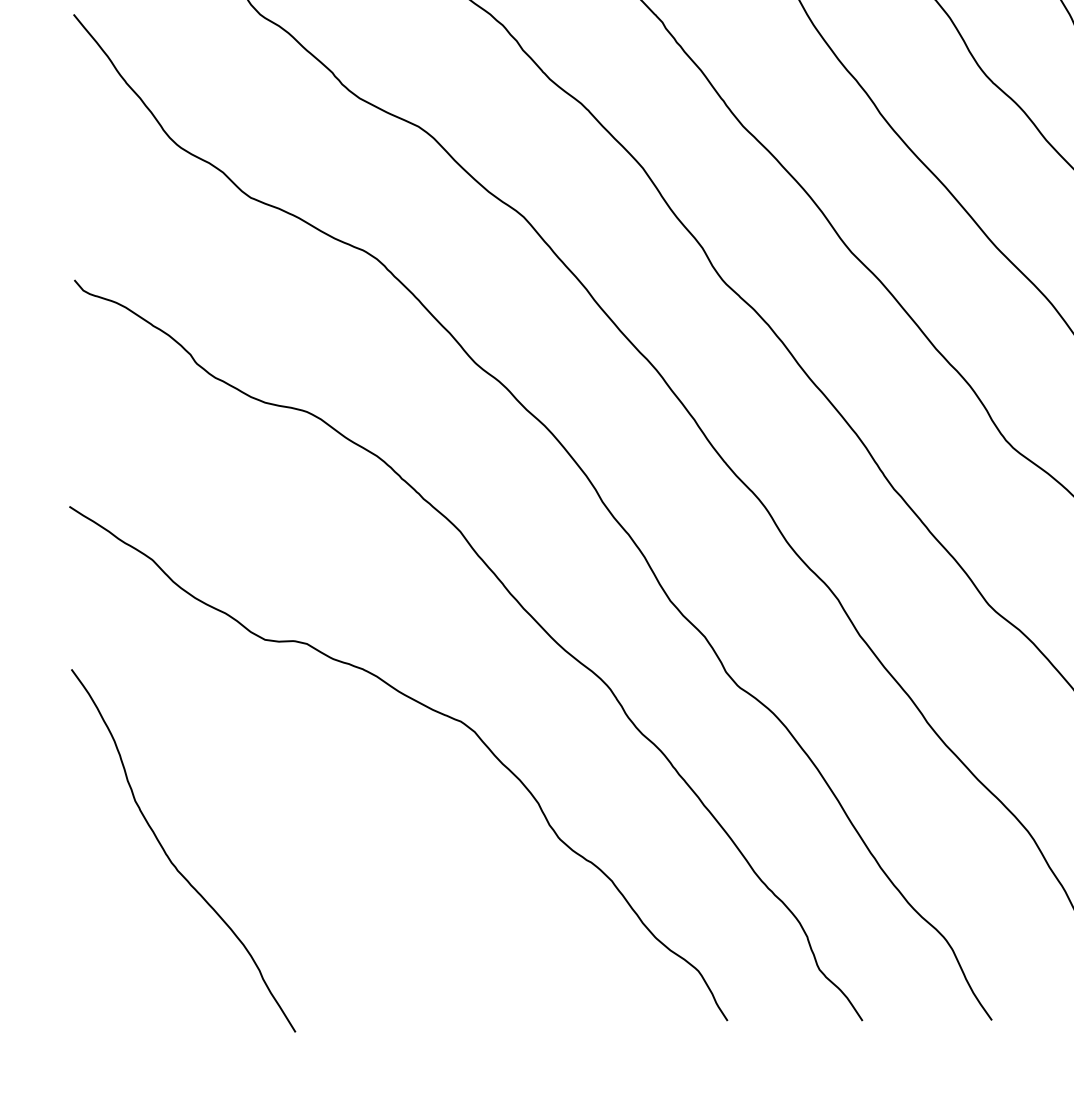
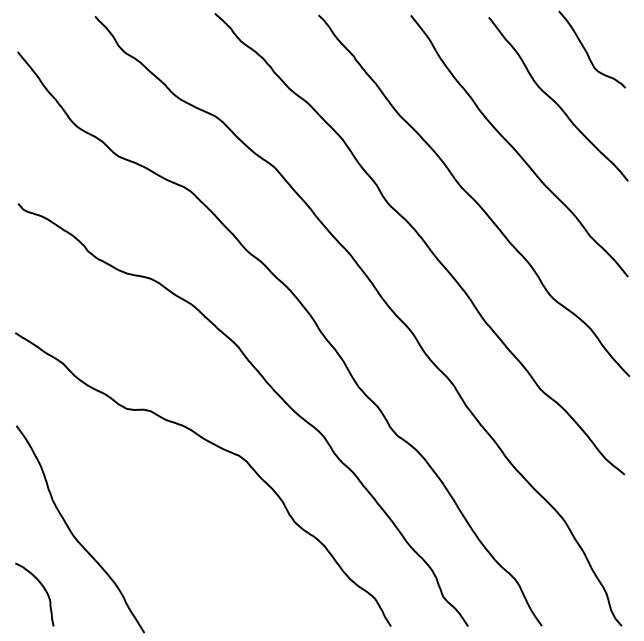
curve: (117, 952) -> (42, 587), added

